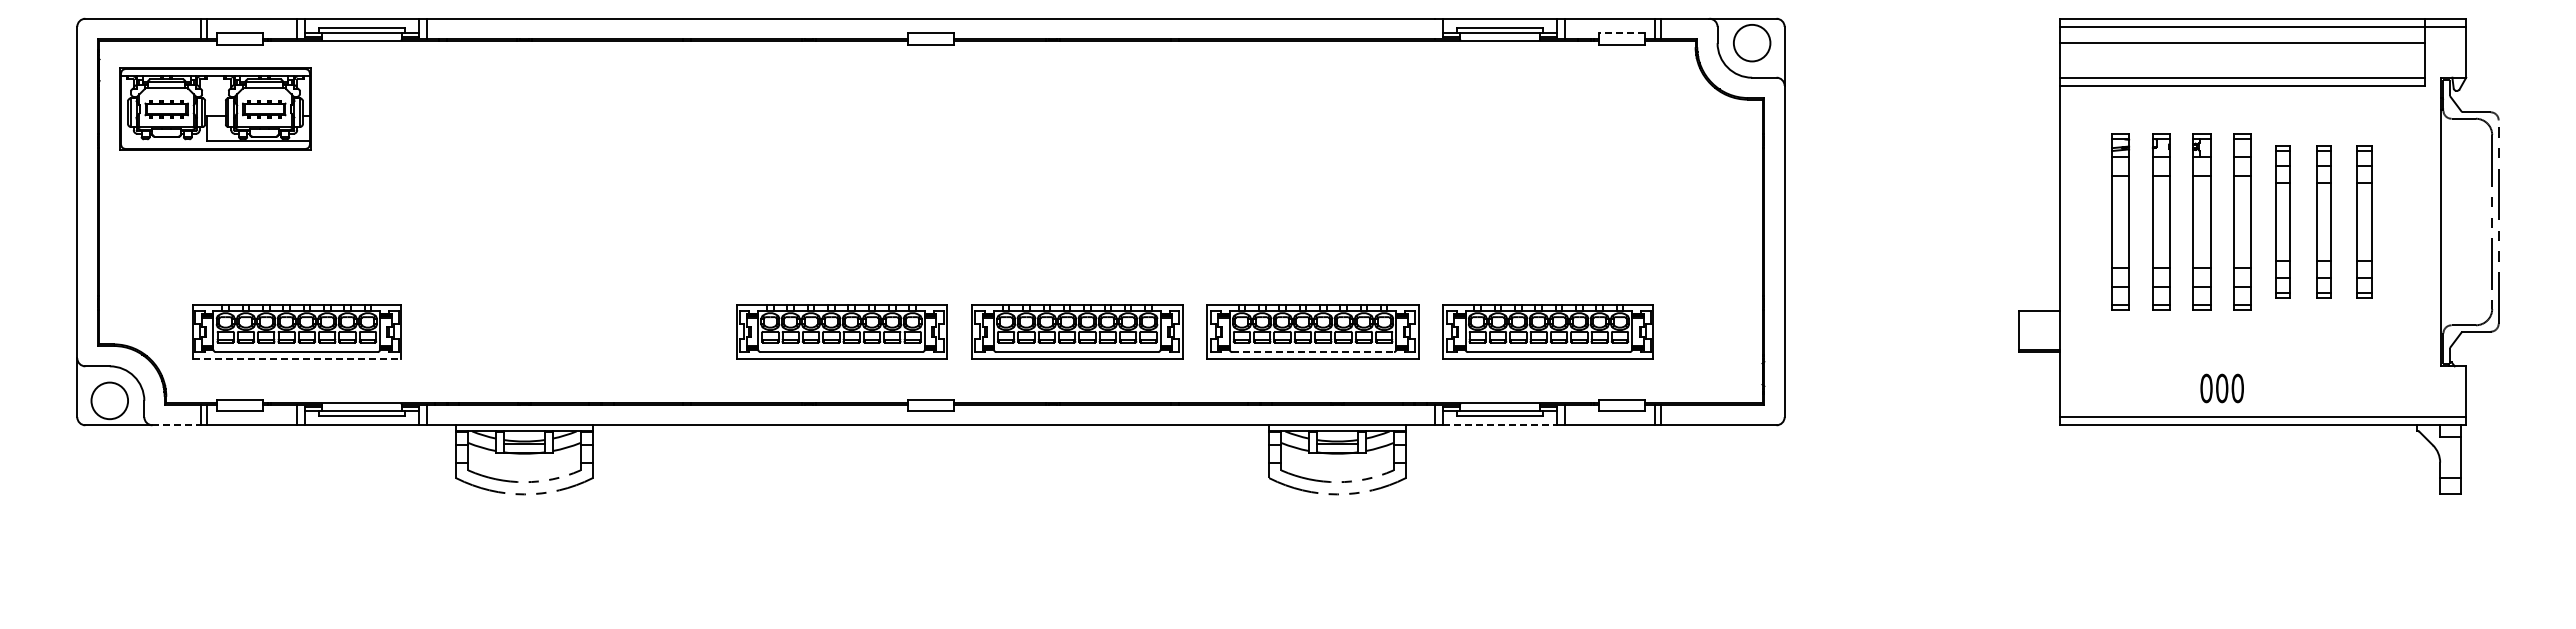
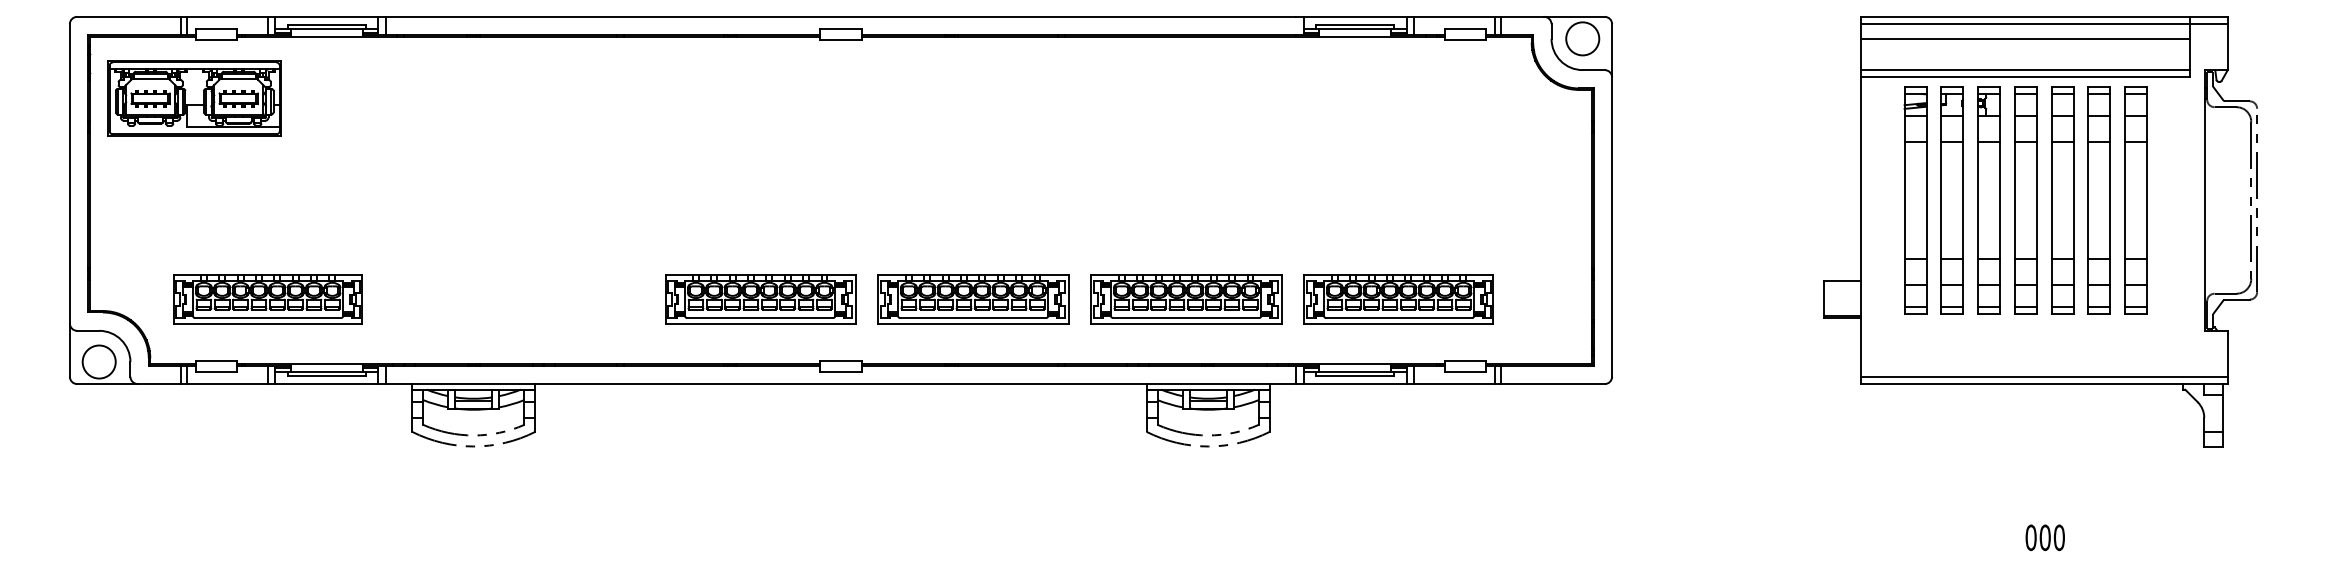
line: (1622, 32) -> (1465, 29), dashed -> solid
part: (2120, 221) -> (1915, 199), size x1.43
part: (2161, 221) -> (1952, 199), size x1.43
part: (2201, 221) -> (1988, 199), size x1.43
part: (2242, 221) -> (2025, 199), size x1.43
part: (2282, 221) -> (2061, 199), size x1.67
part: (2323, 221) -> (2098, 199), size x1.67
part: (2364, 221) -> (2135, 199), size x1.67
line: (1313, 352) -> (1186, 318), dashed -> solid
line: (297, 358) -> (268, 323), dashed -> solid
text: (2221, 388) -> (2044, 537), moved
line: (177, 425) -> (160, 384), dashed -> solid
line: (1500, 425) -> (1355, 384), dashed -> solid

